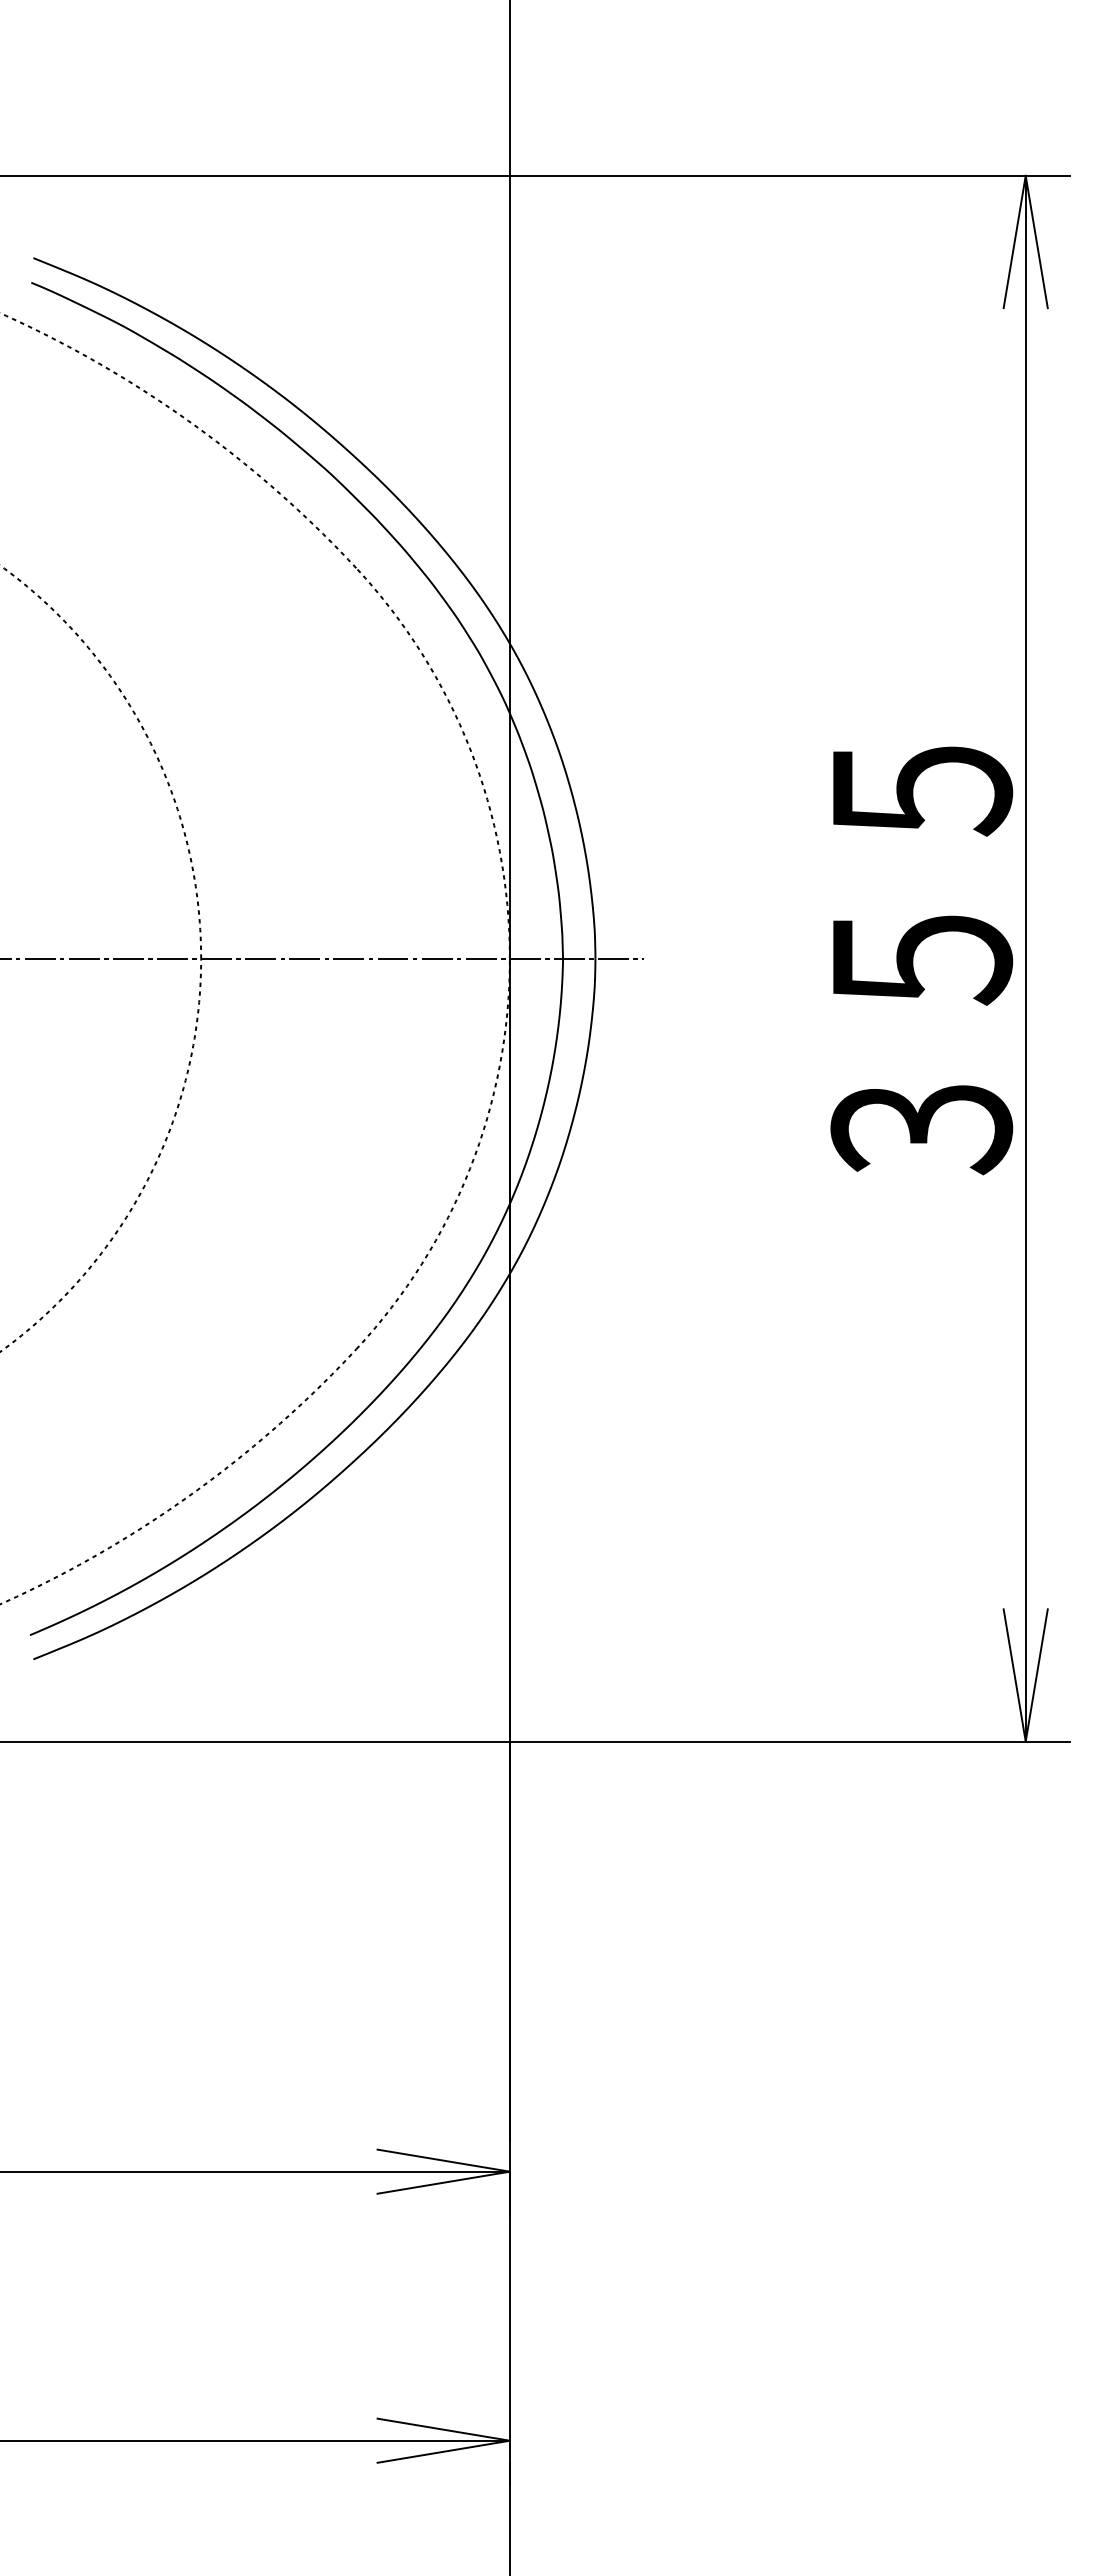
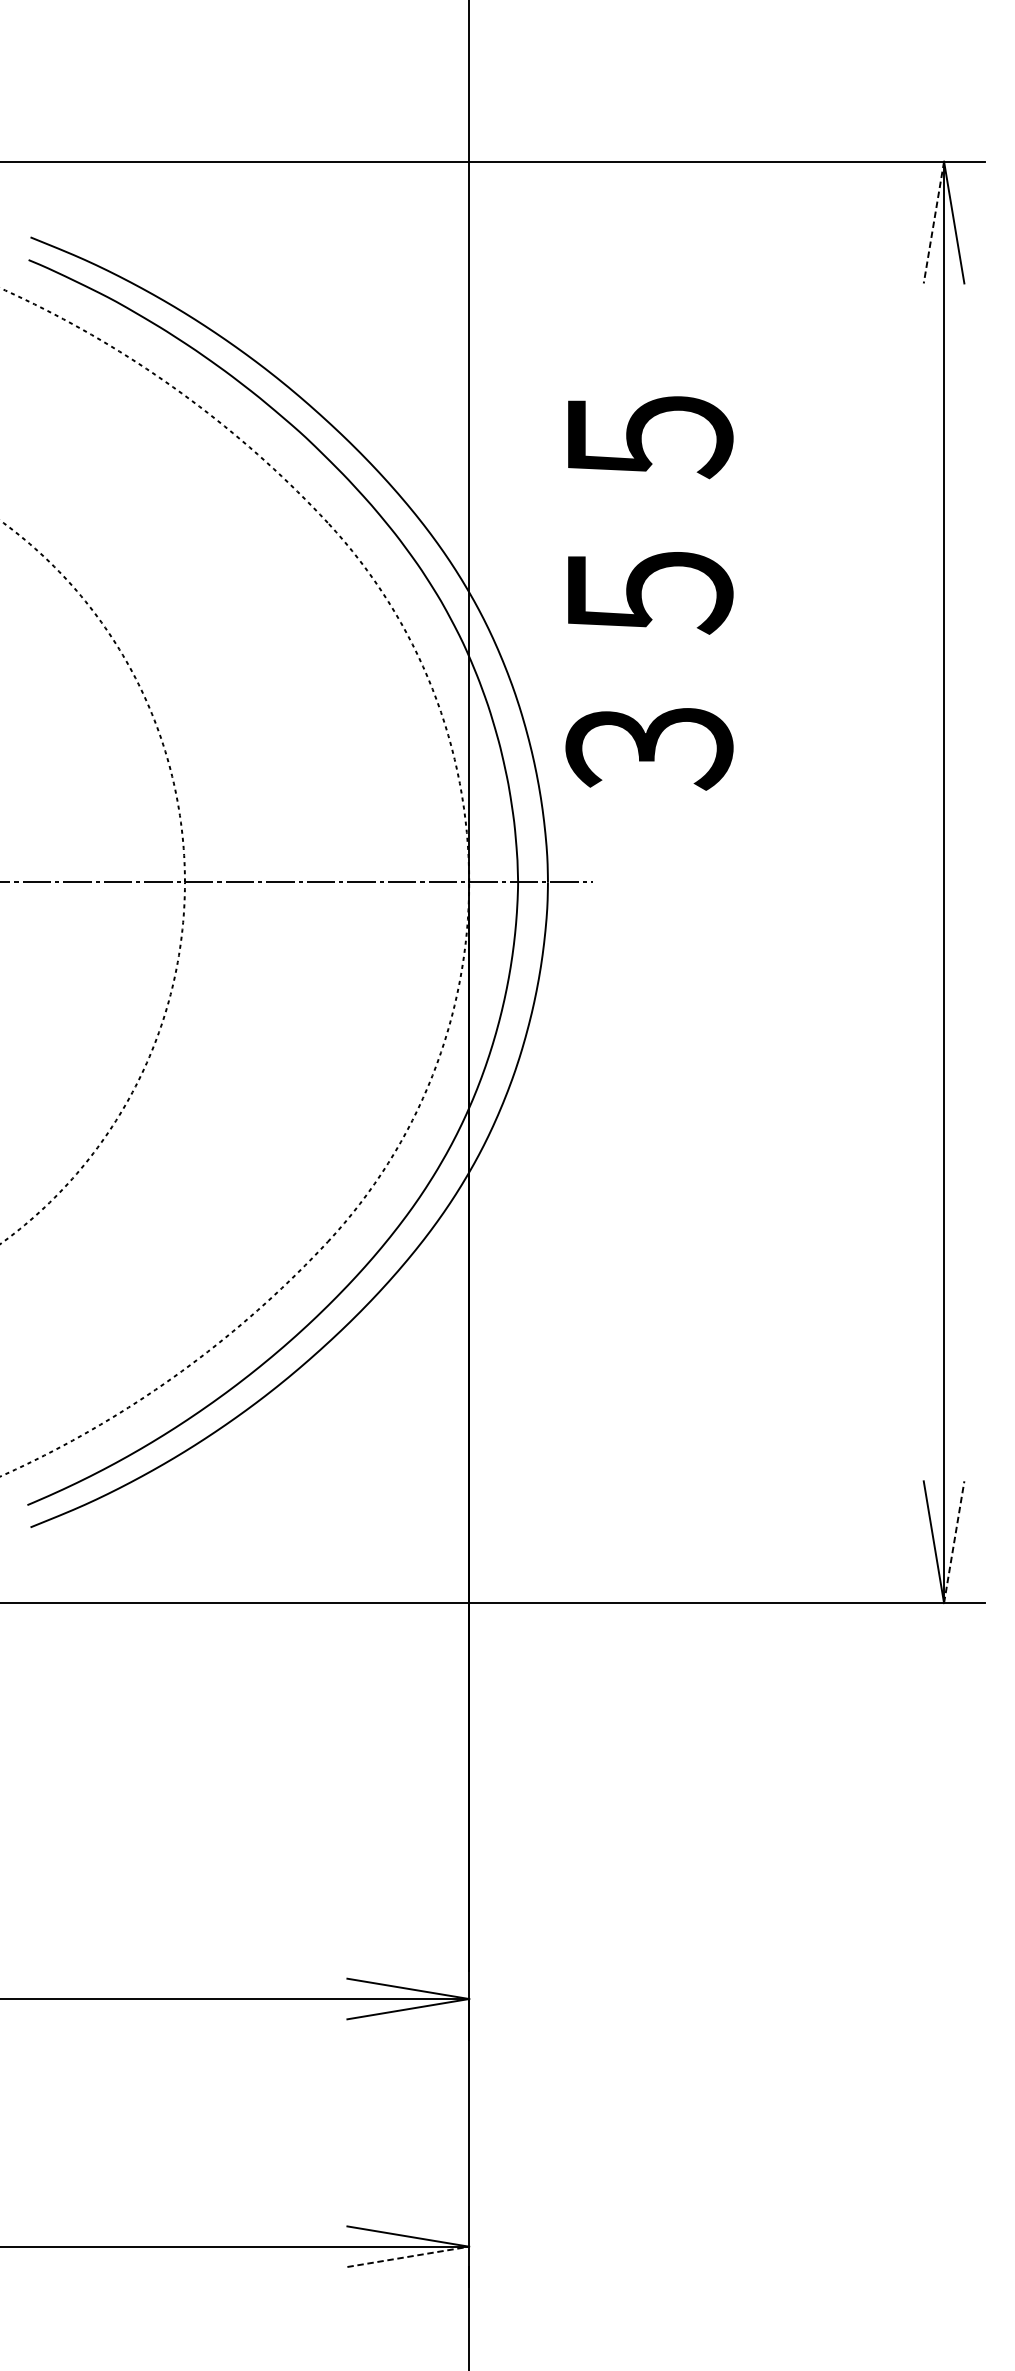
line: (1014, 242) -> (933, 223), solid -> dashed
text: (921, 960) -> (649, 593), moved
line: (1036, 1674) -> (953, 1541), solid -> dashed
line: (444, 2451) -> (408, 2256), solid -> dashed

